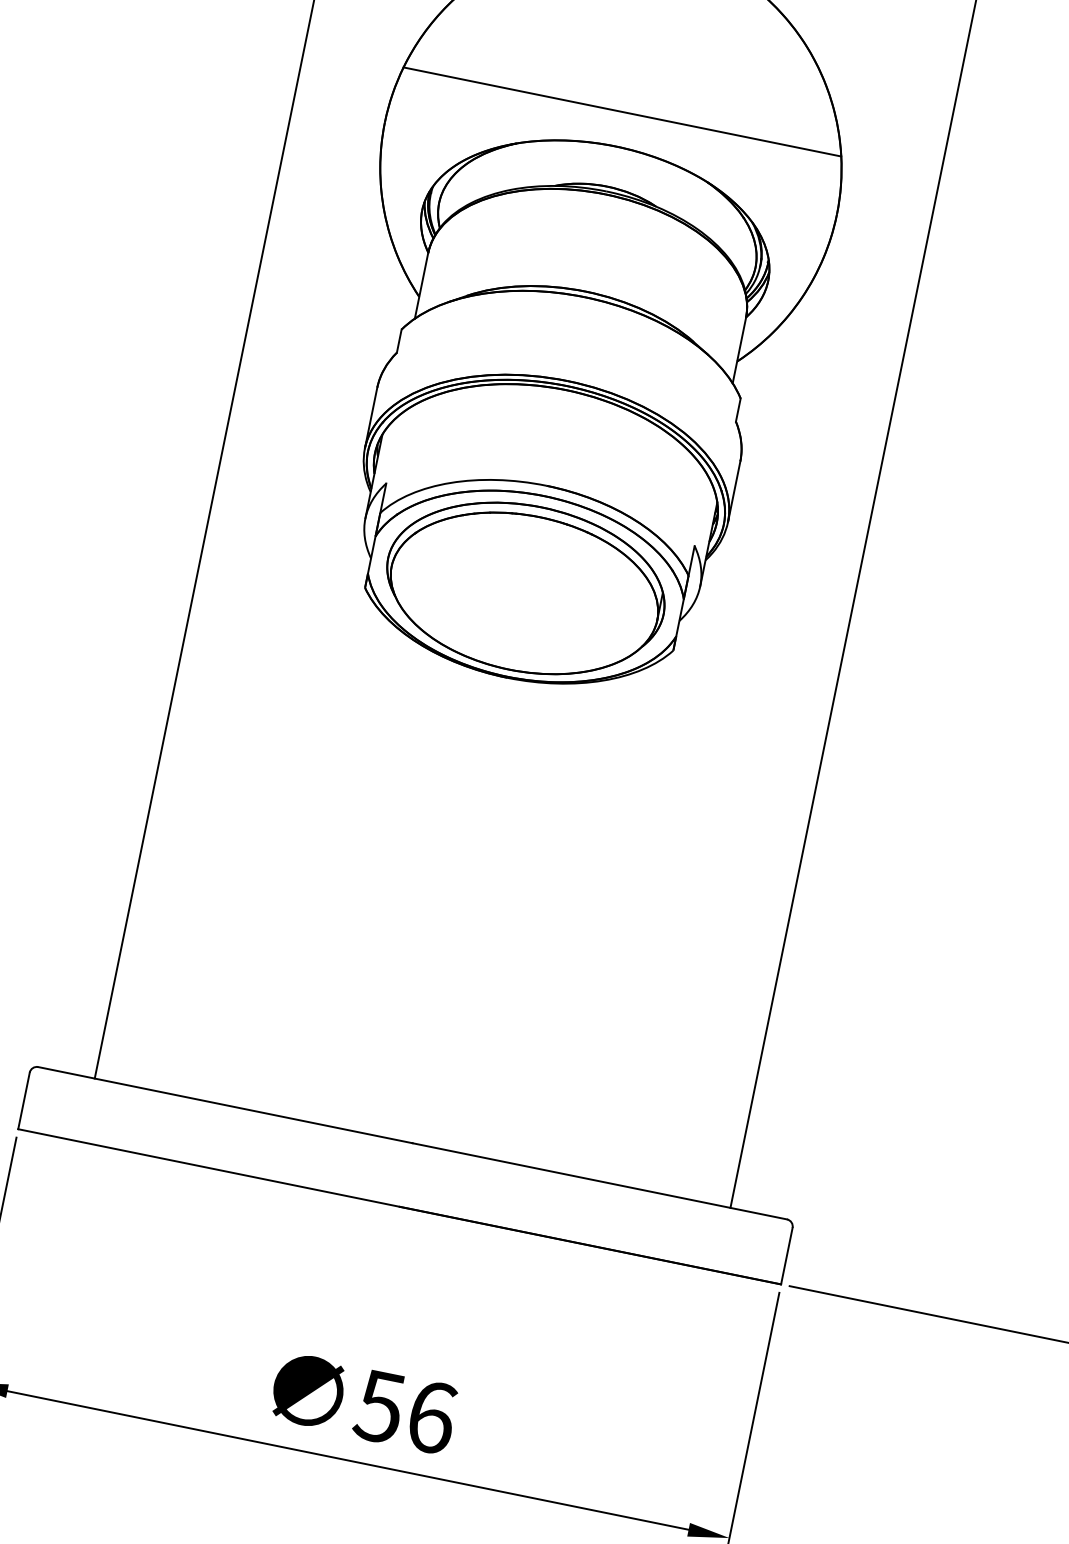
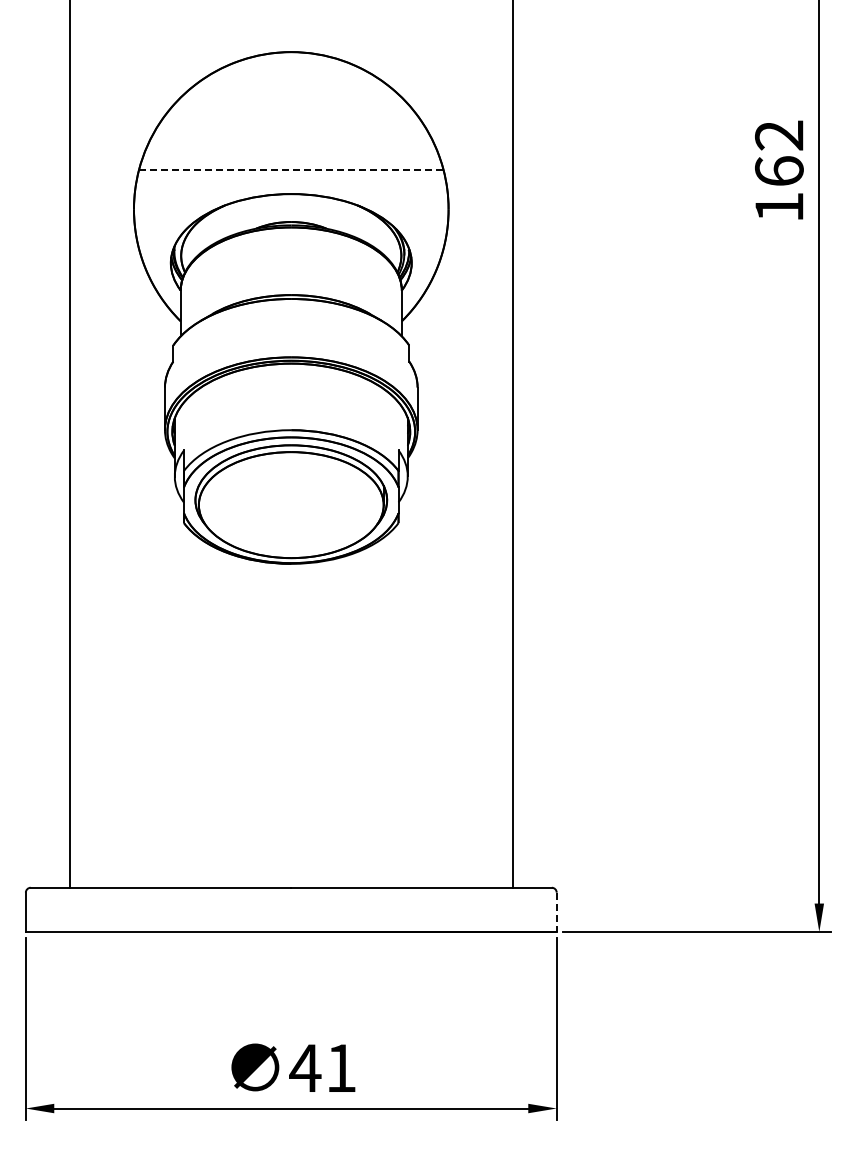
line: (622, 112) -> (291, 170), solid -> dashed
line: (786, 1256) -> (556, 912), solid -> dashed
text: (404, 1410) -> (322, 1067), 56 -> 41

